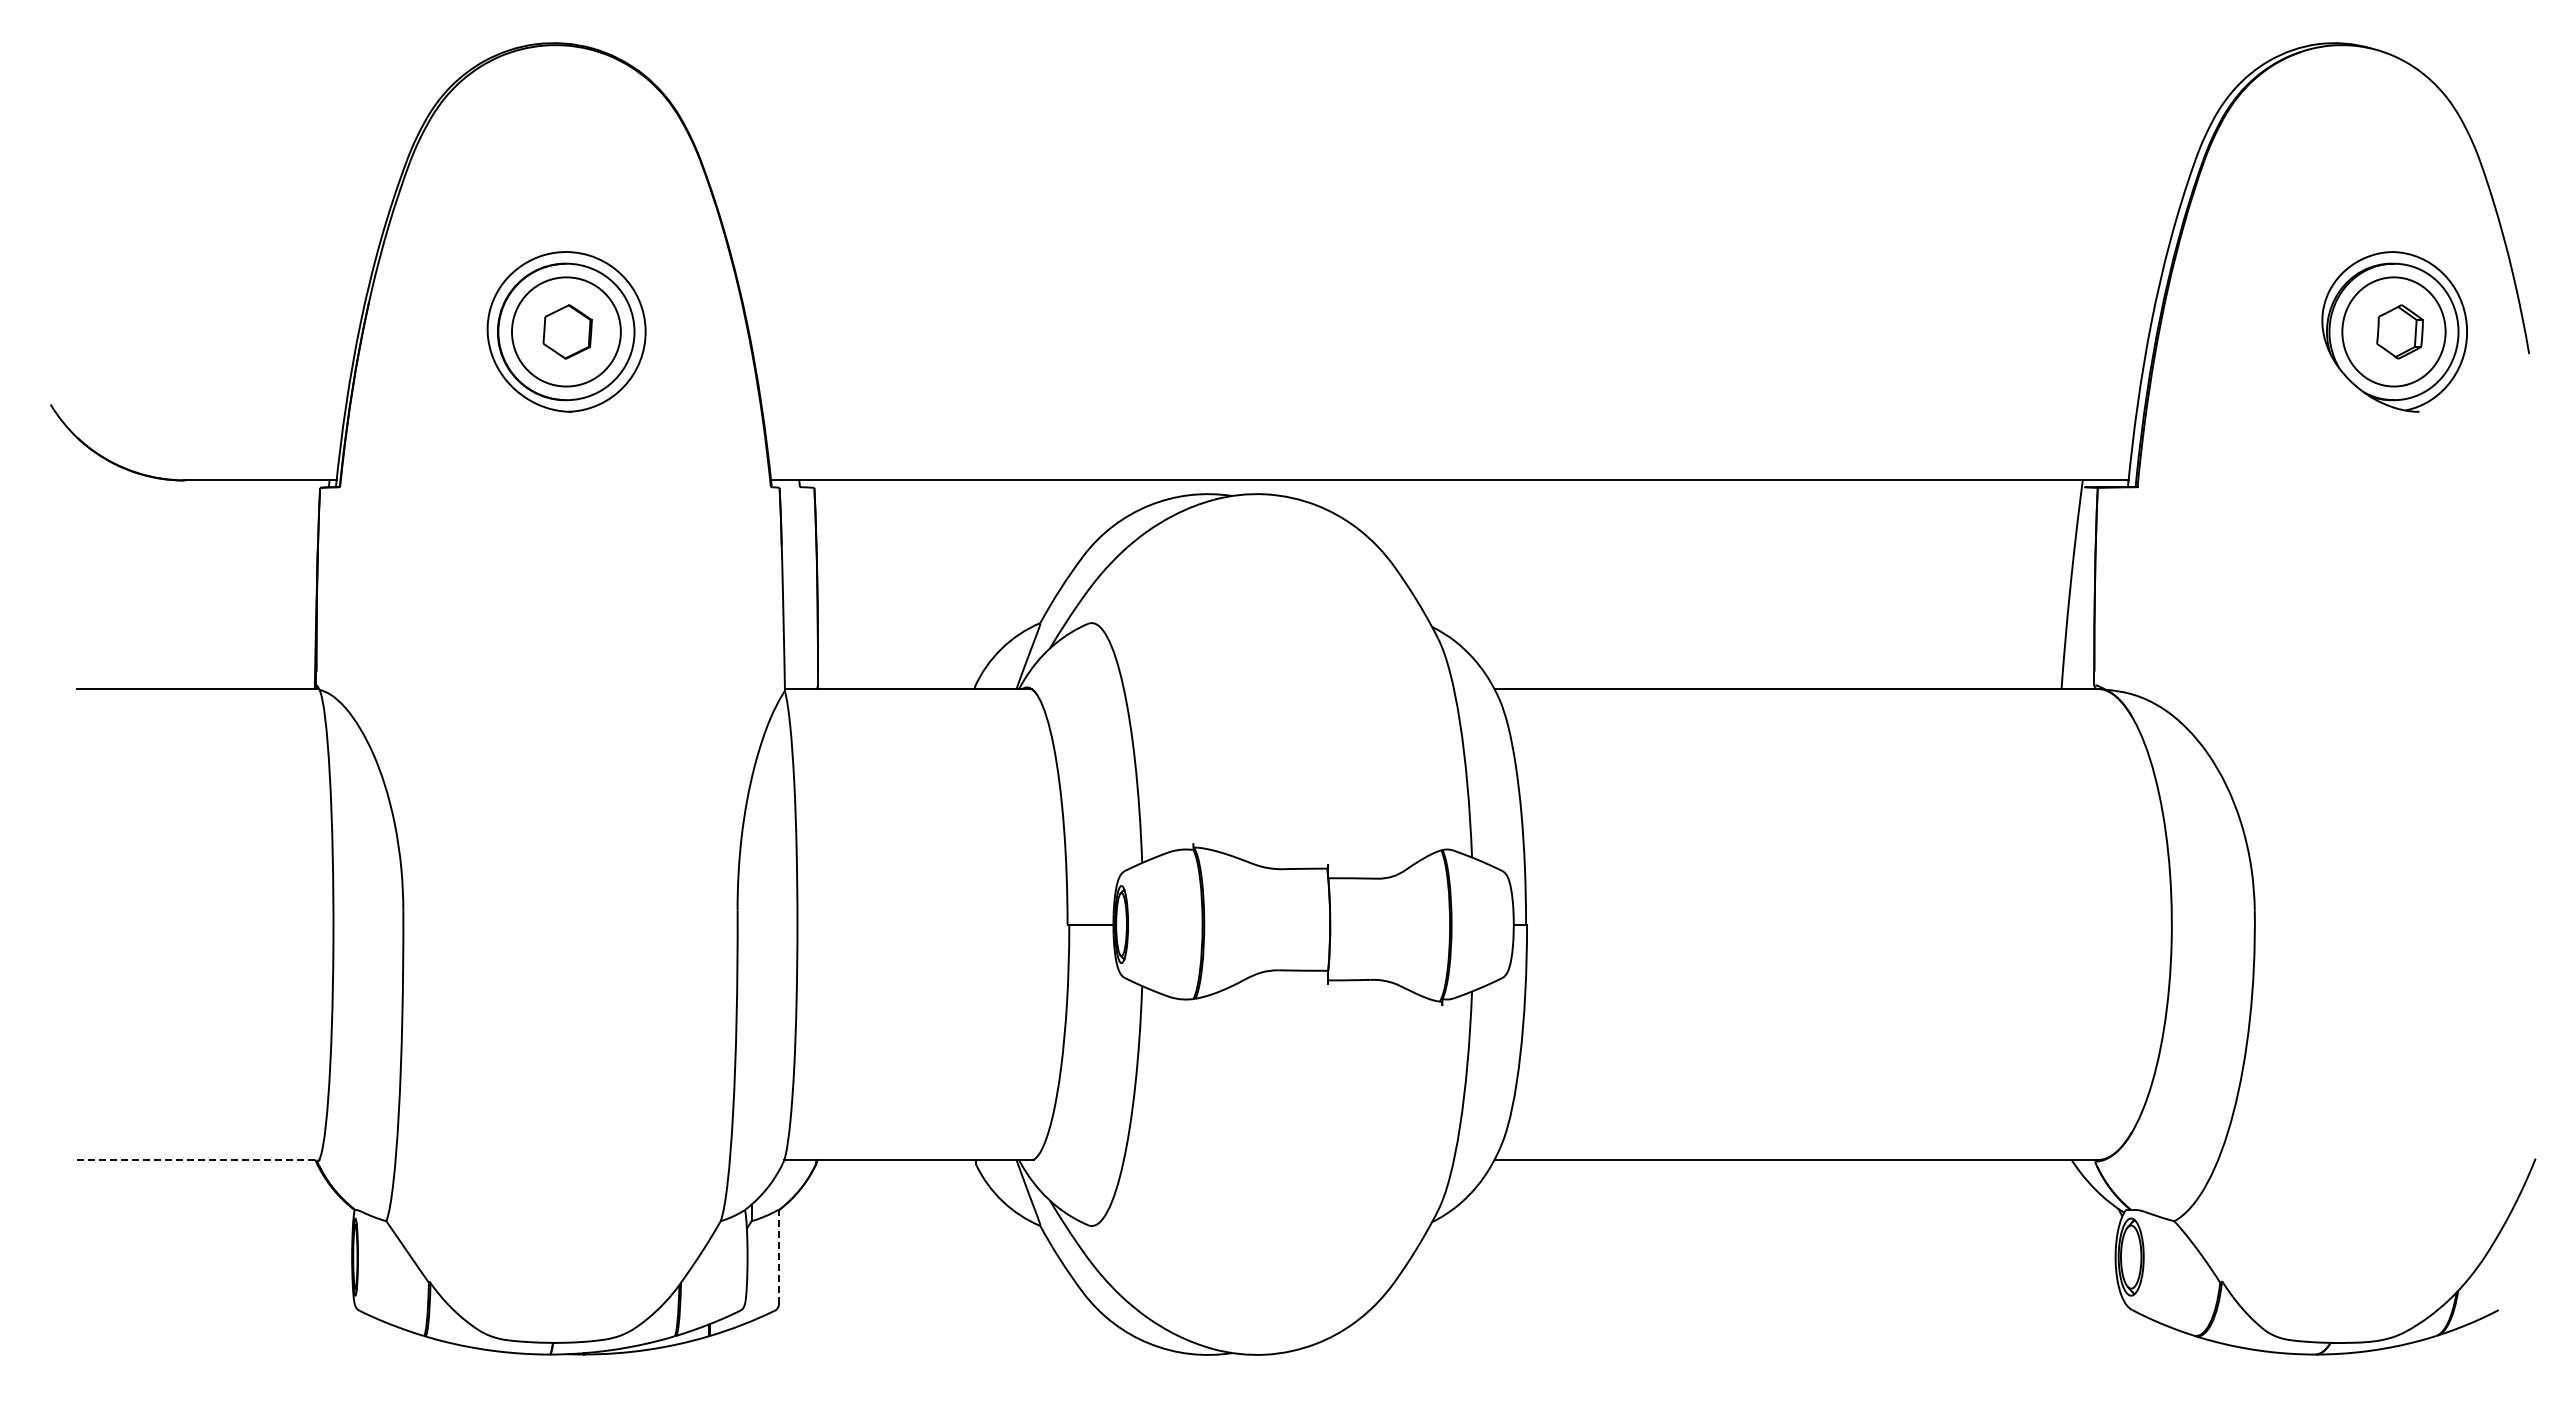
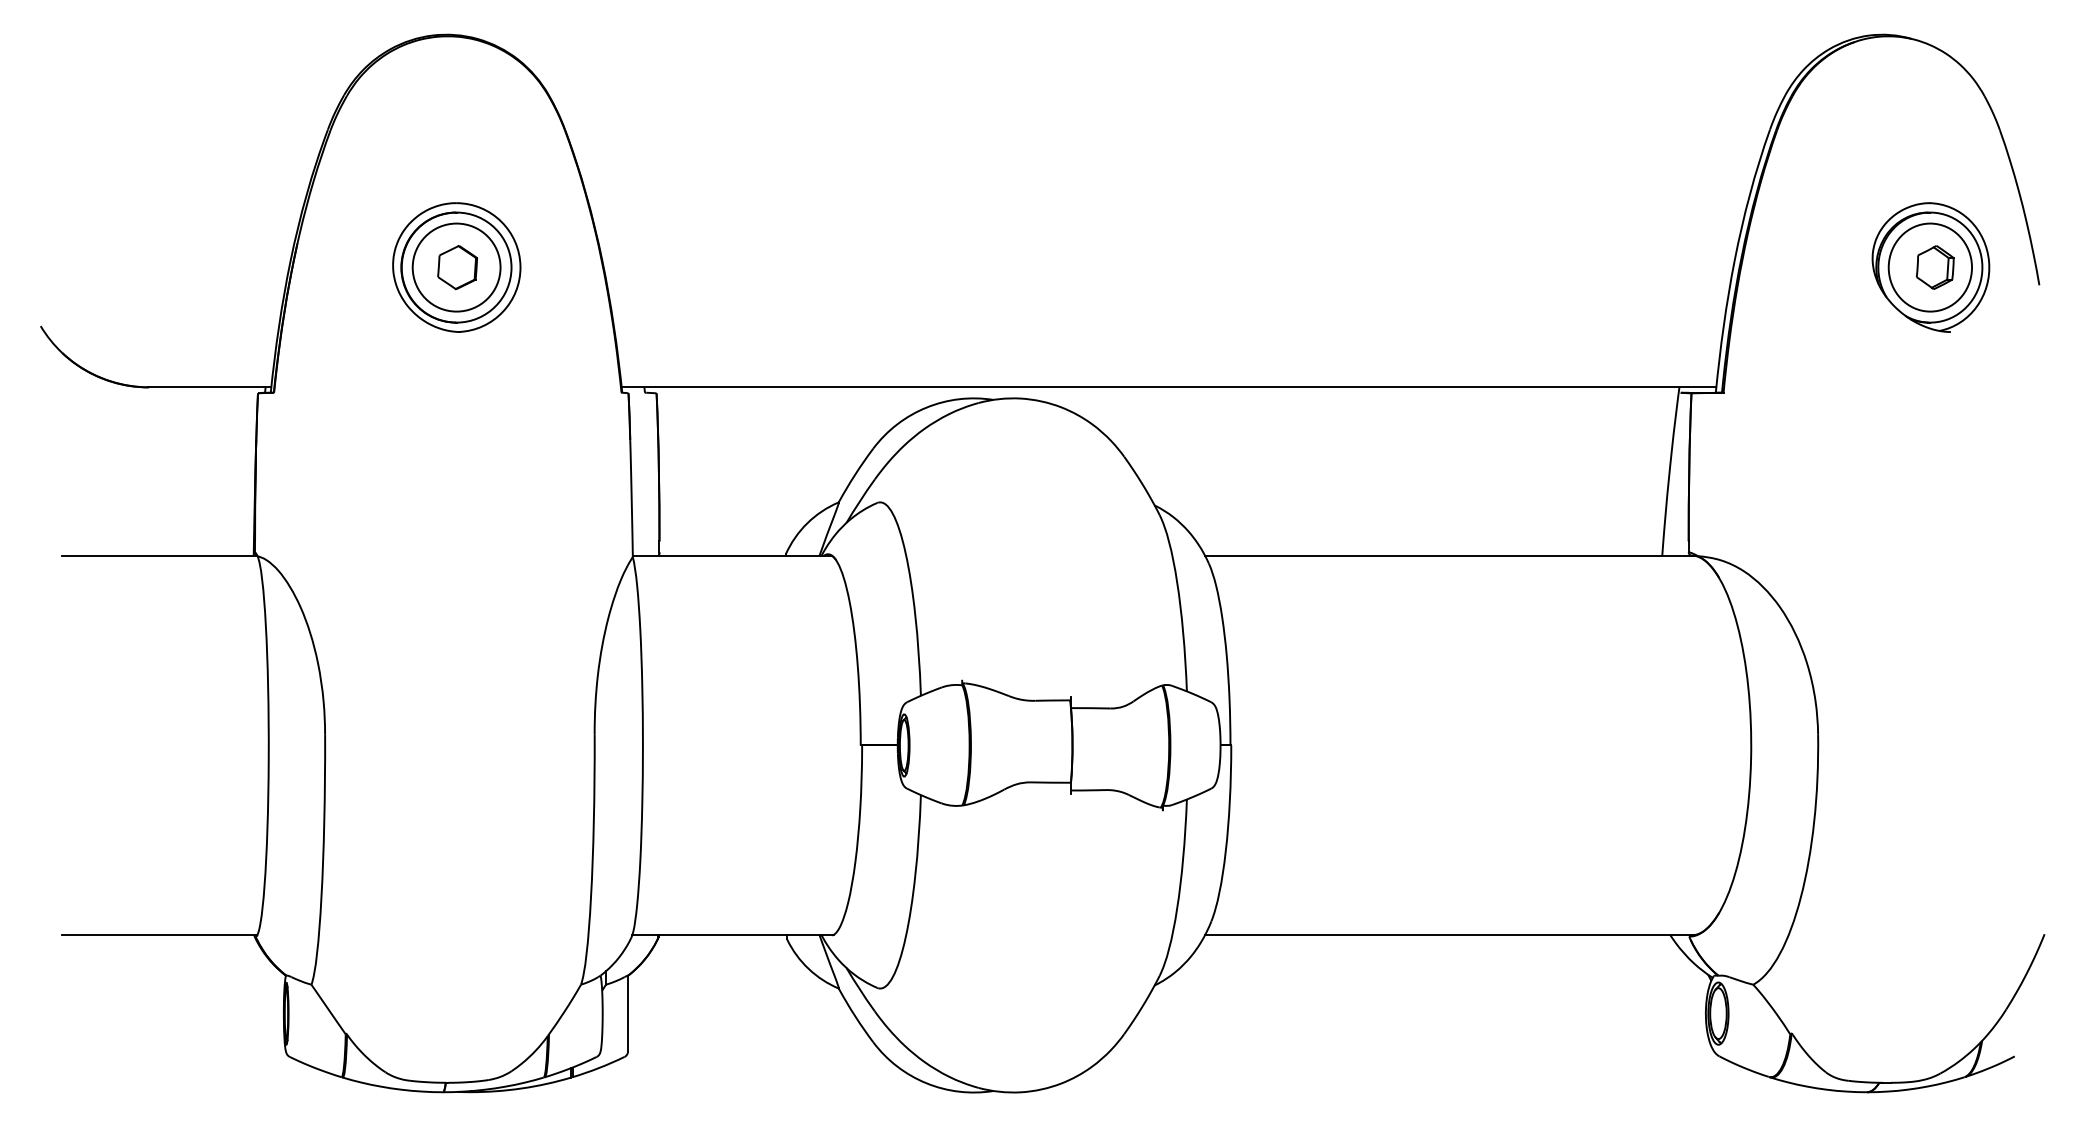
line: (198, 1159) -> (159, 934), dashed -> solid
line: (779, 1257) -> (628, 1013), dashed -> solid

